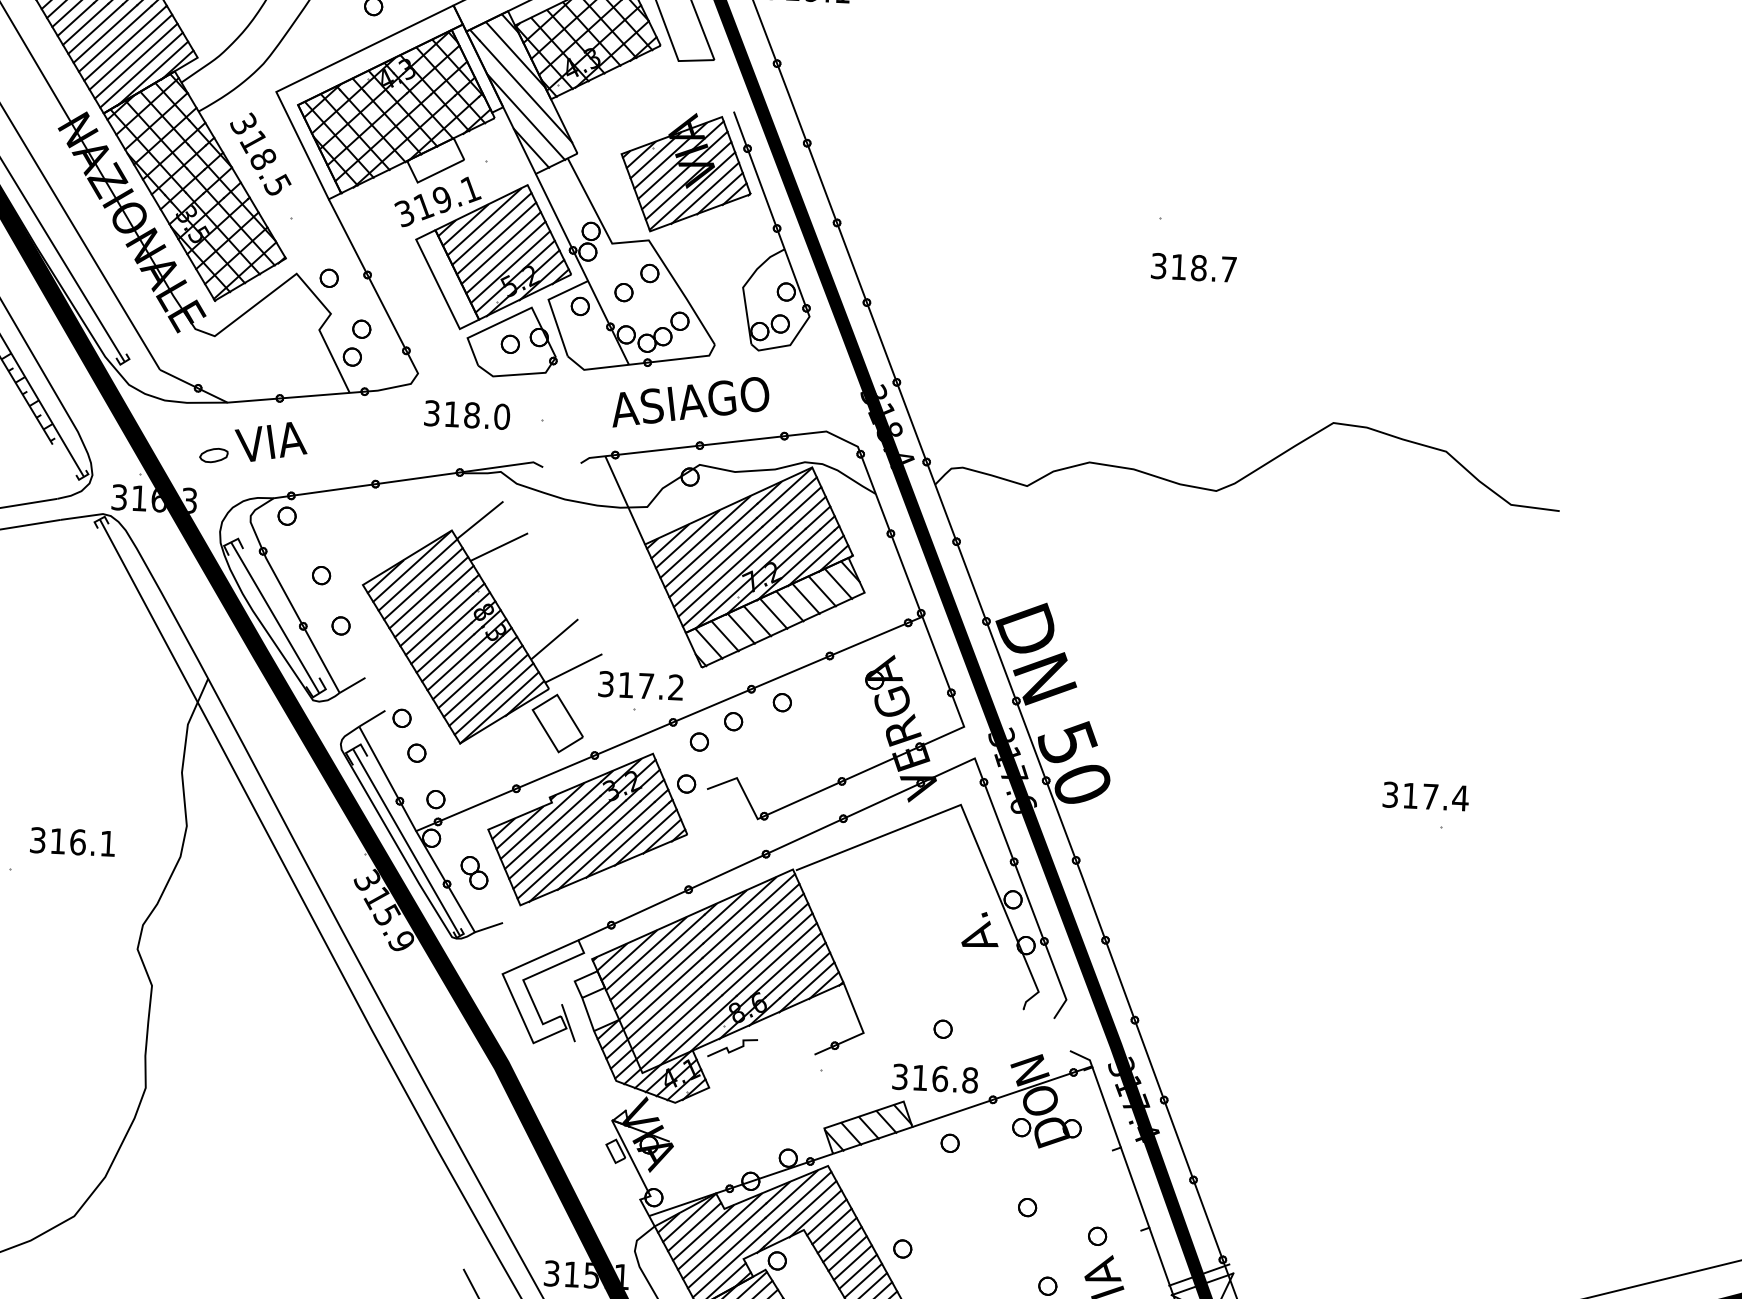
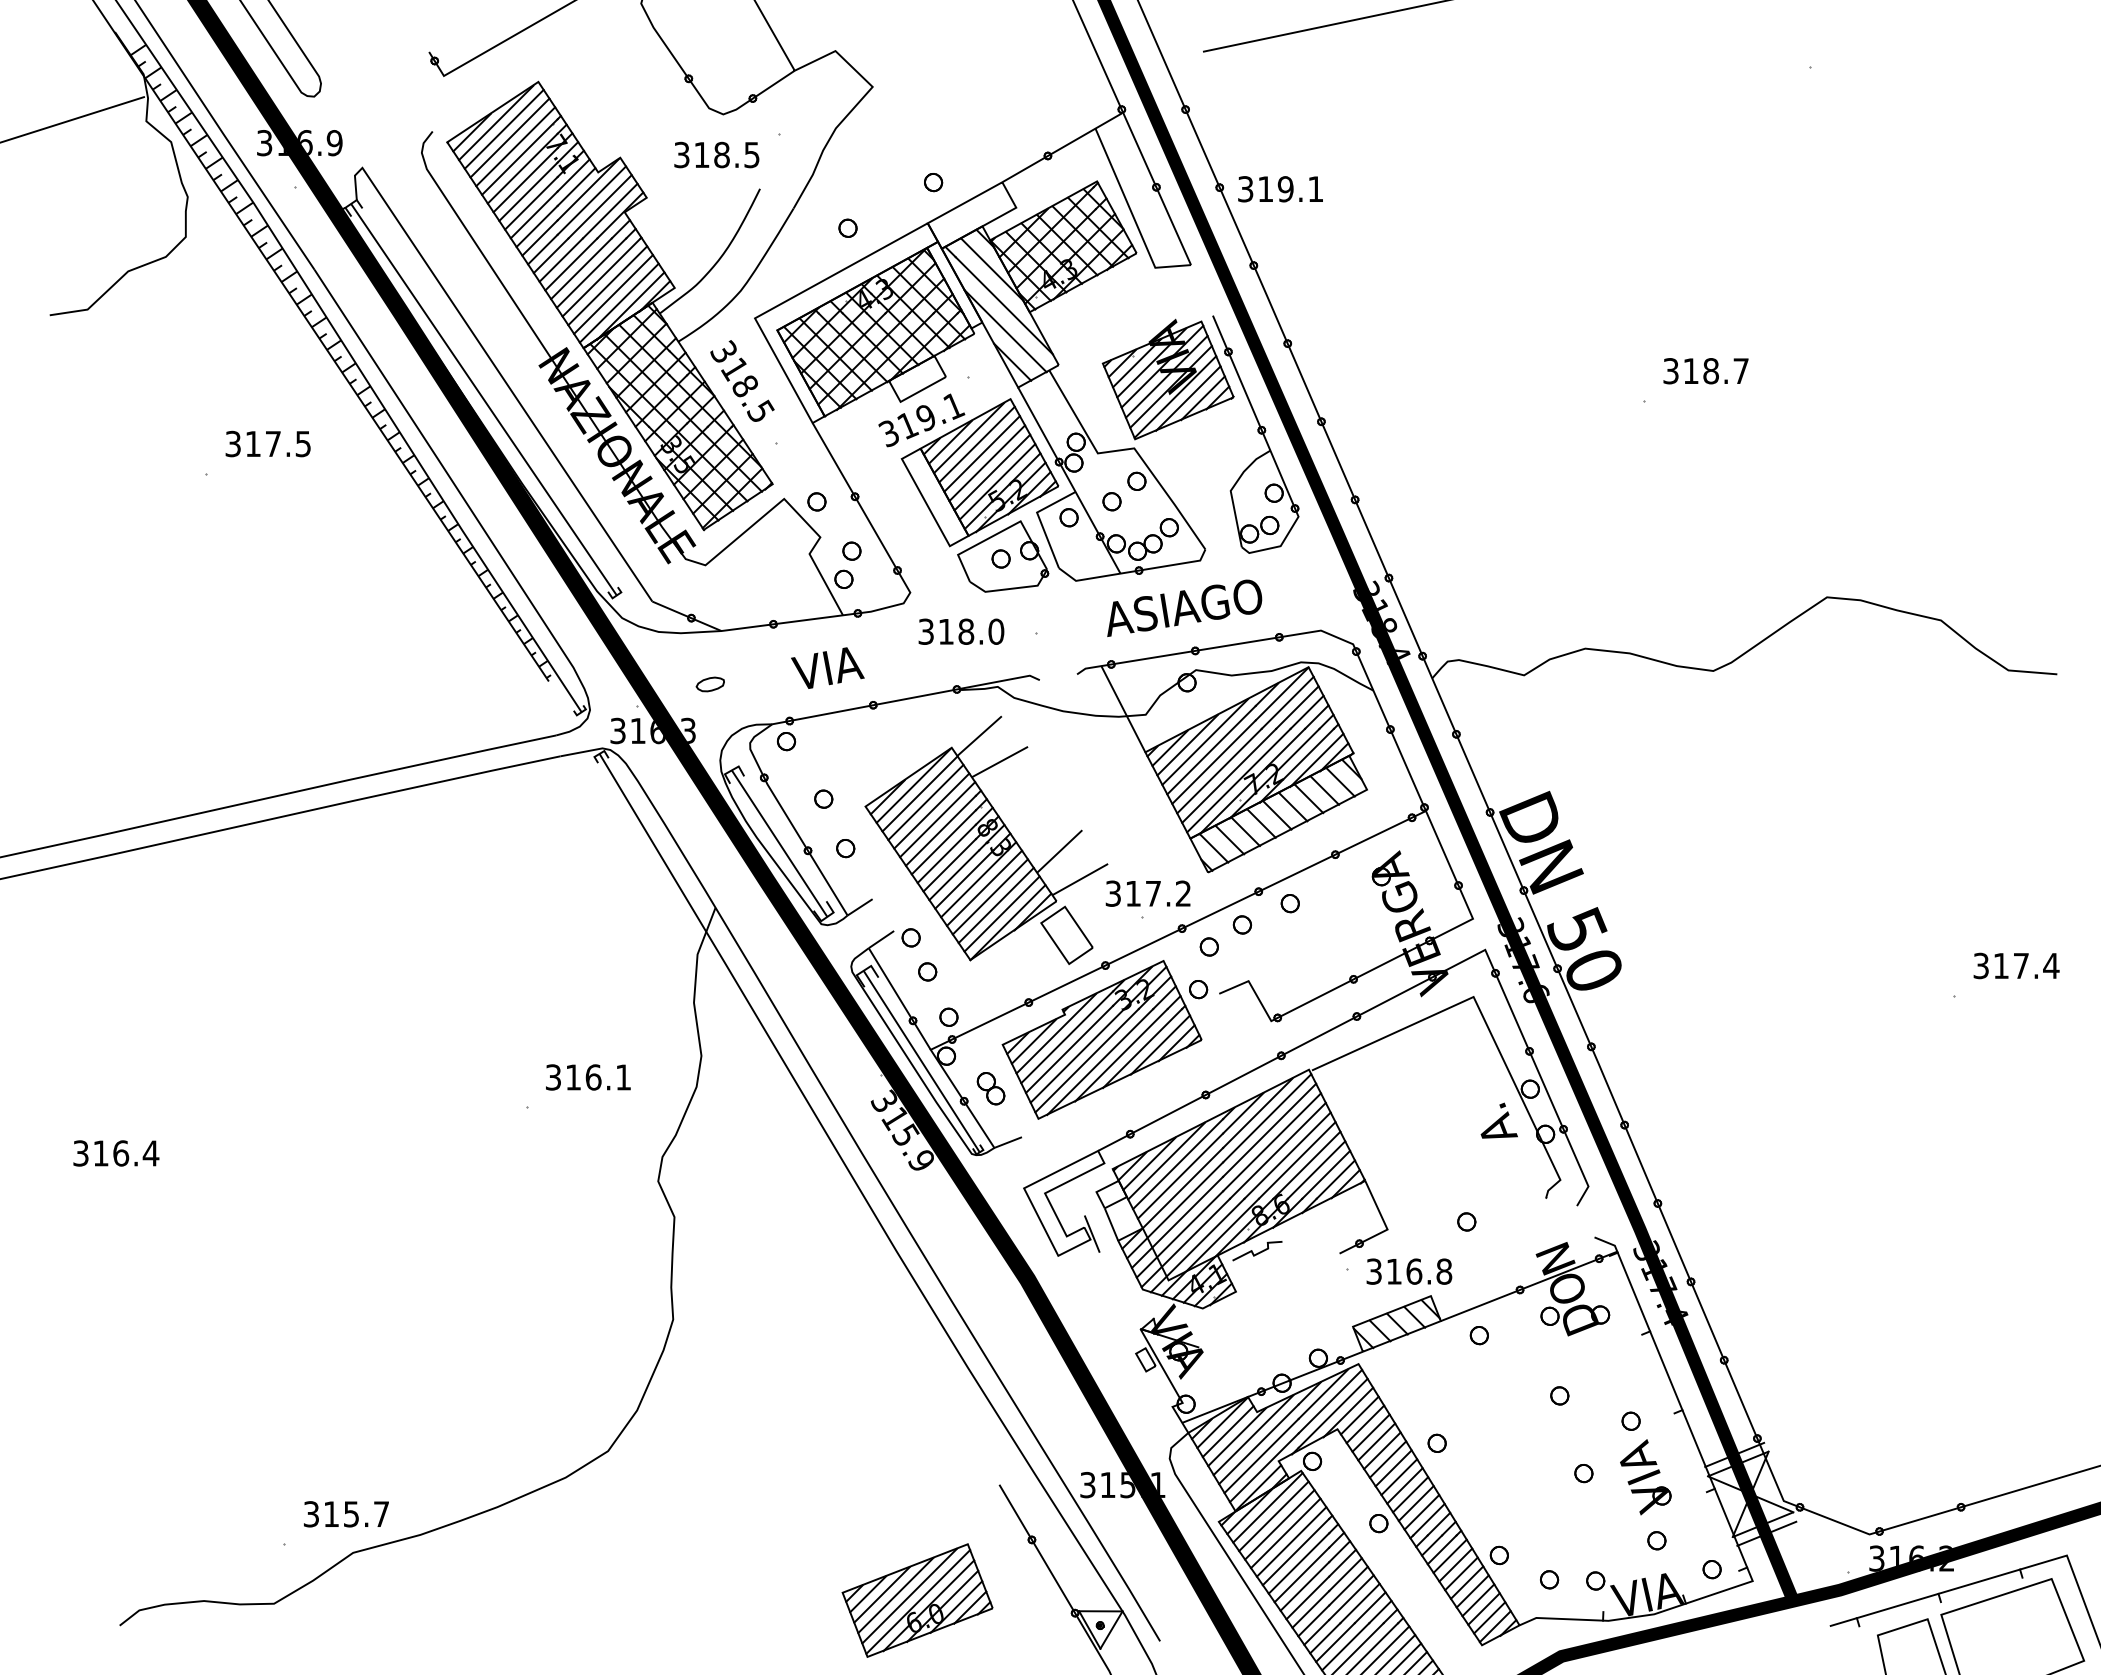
text: (1193, 268) -> (1705, 371), moved
text: (270, 441) -> (827, 667), moved
text: (1425, 796) -> (2016, 965), moved
text: (935, 1078) -> (1409, 1271), moved

